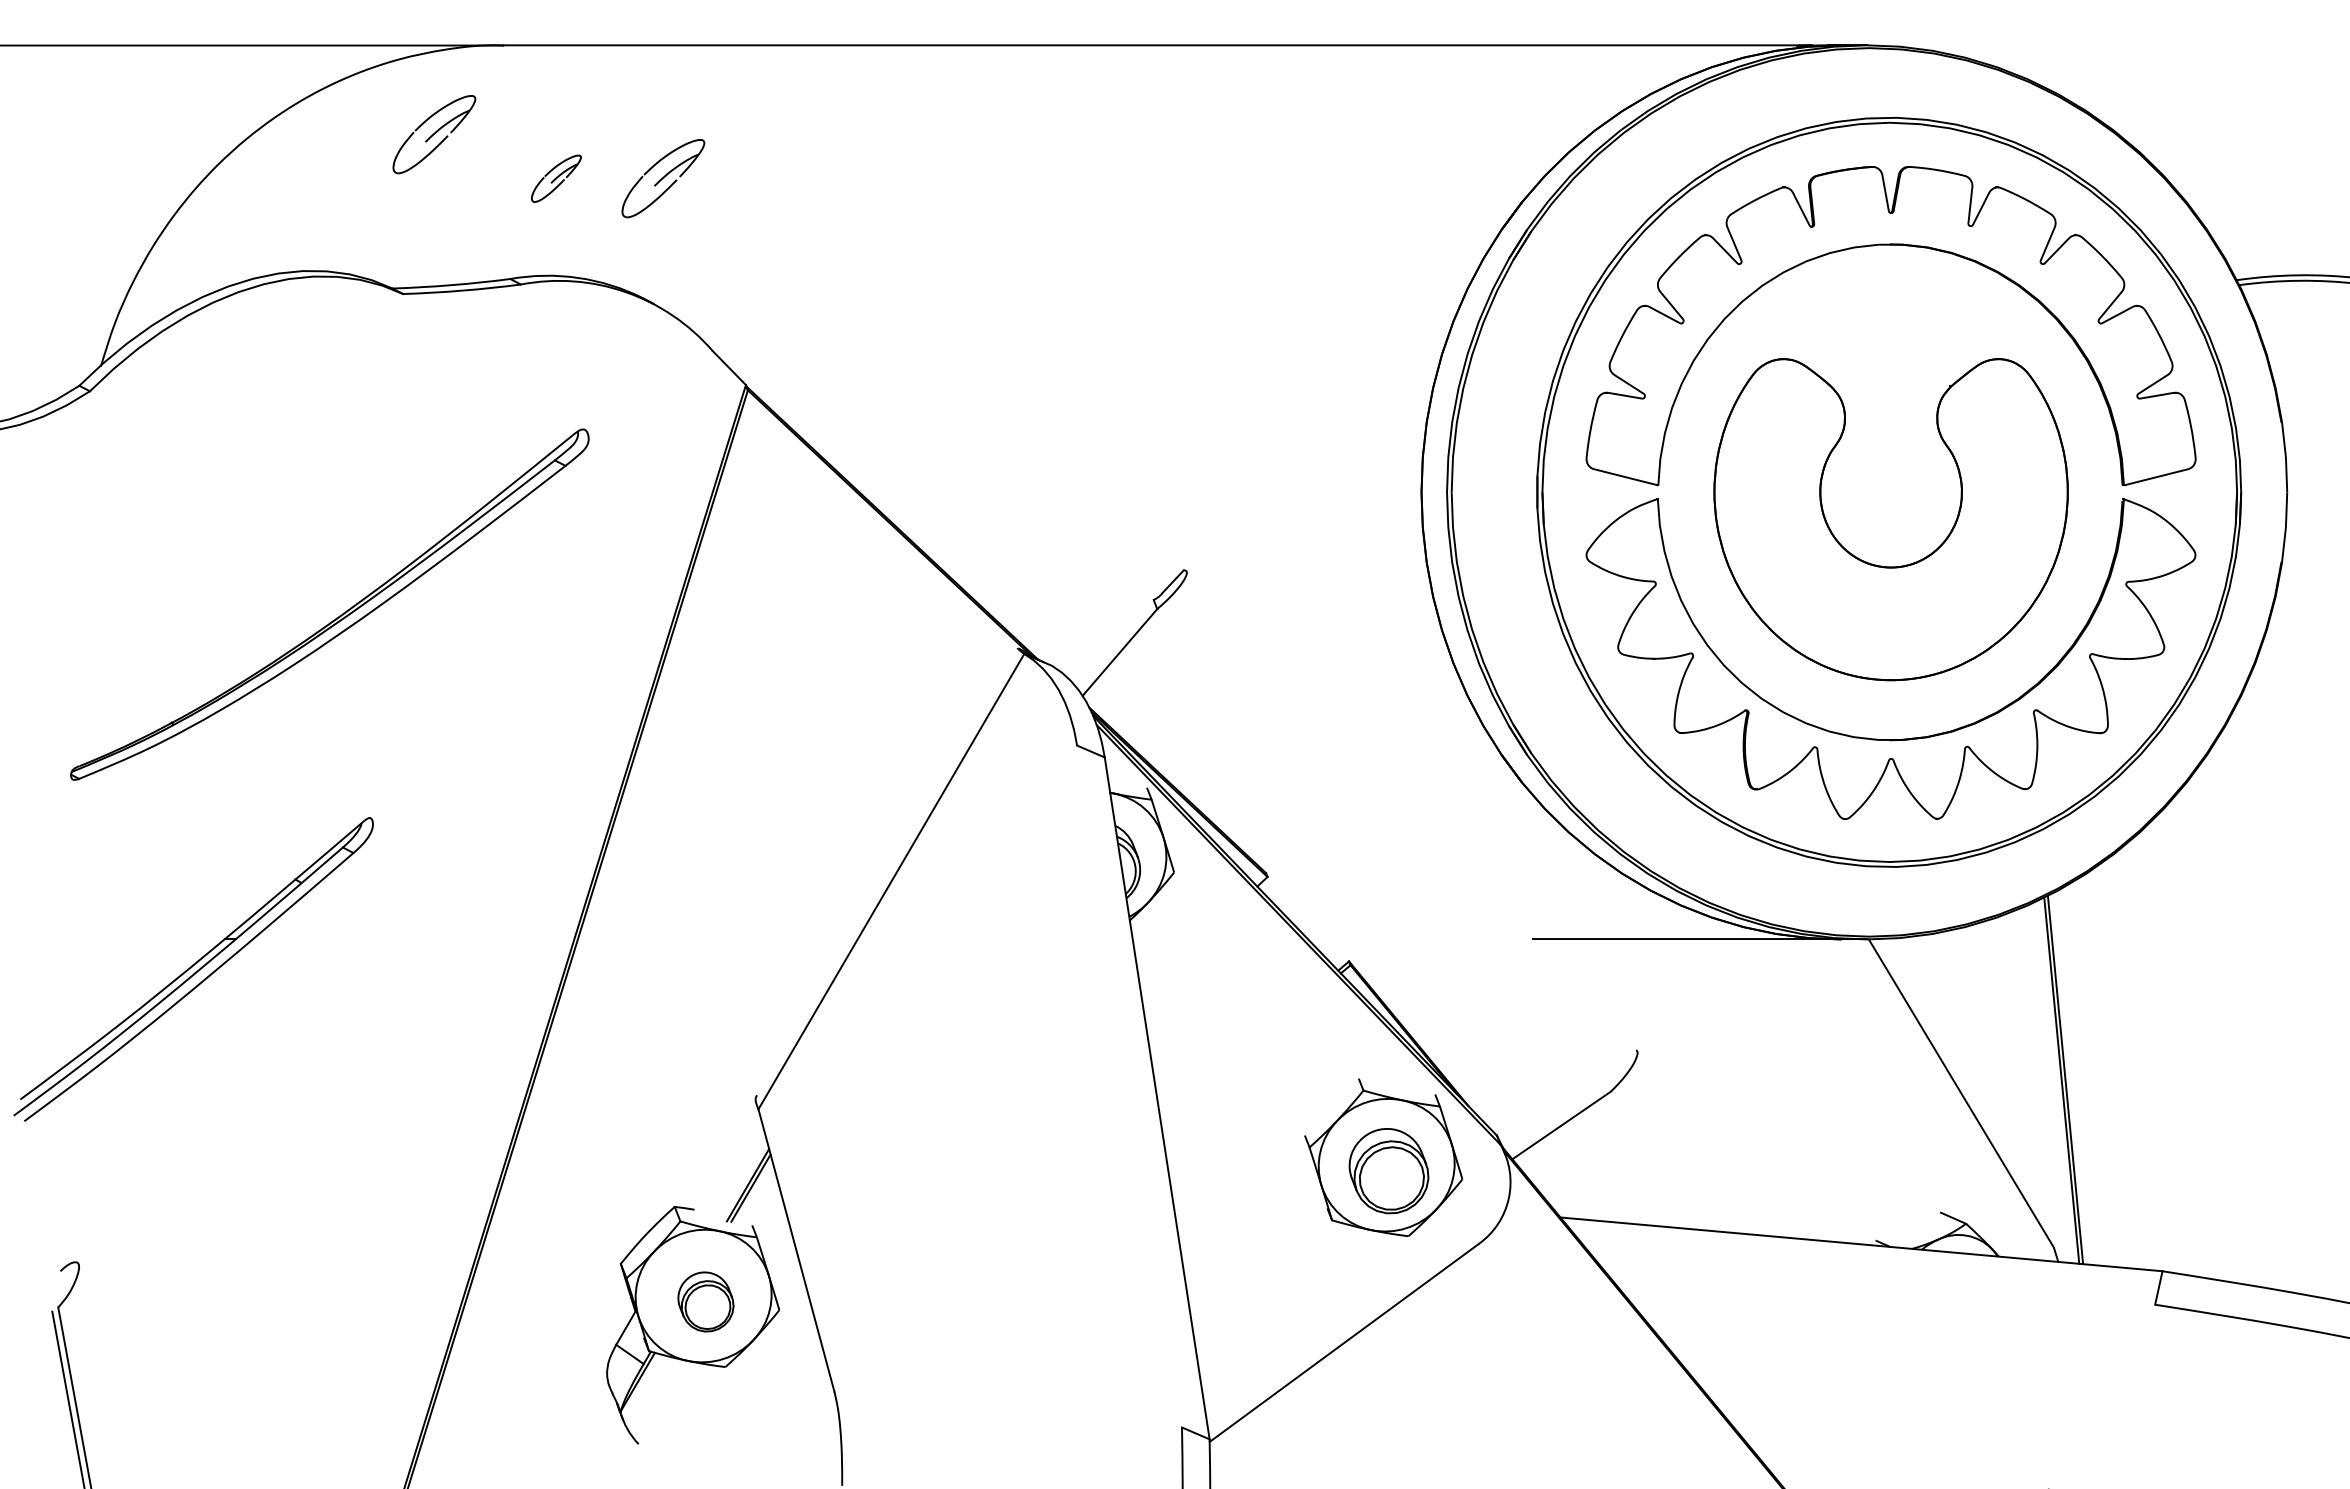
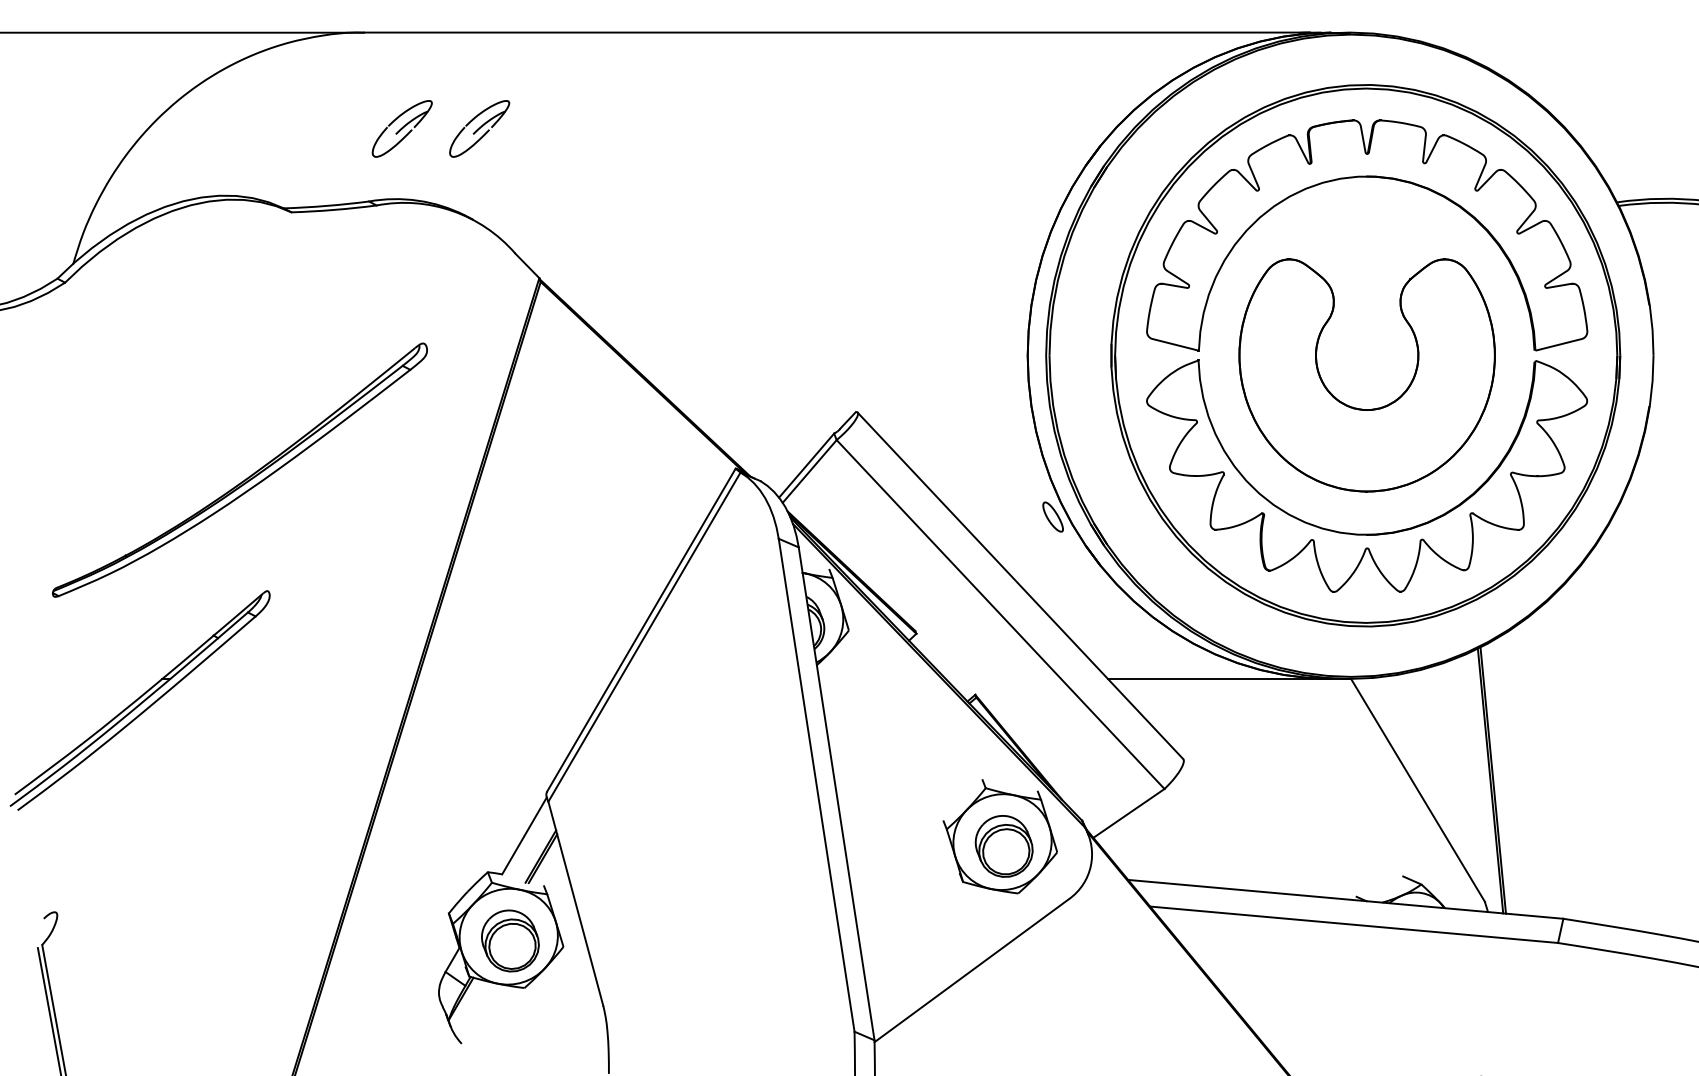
part: (434, 134) -> (314, 97), removed
part: (556, 178) -> (402, 128), size x1.67
part: (336, 617) -> (244, 479), moved
line: (1115, 644) -> (806, 465), added
part: (1456, 715) -> (1052, 517), added
line: (1411, 810) -> (1020, 585), added
line: (1383, 850) -> (1000, 614), added
line: (886, 871) -> (640, 629), added
line: (1129, 1086) -> (816, 785), added
line: (725, 1156) -> (524, 835), added
line: (1872, 1279) -> (1353, 924), added
part: (705, 1301) -> (510, 940), size x1.43

